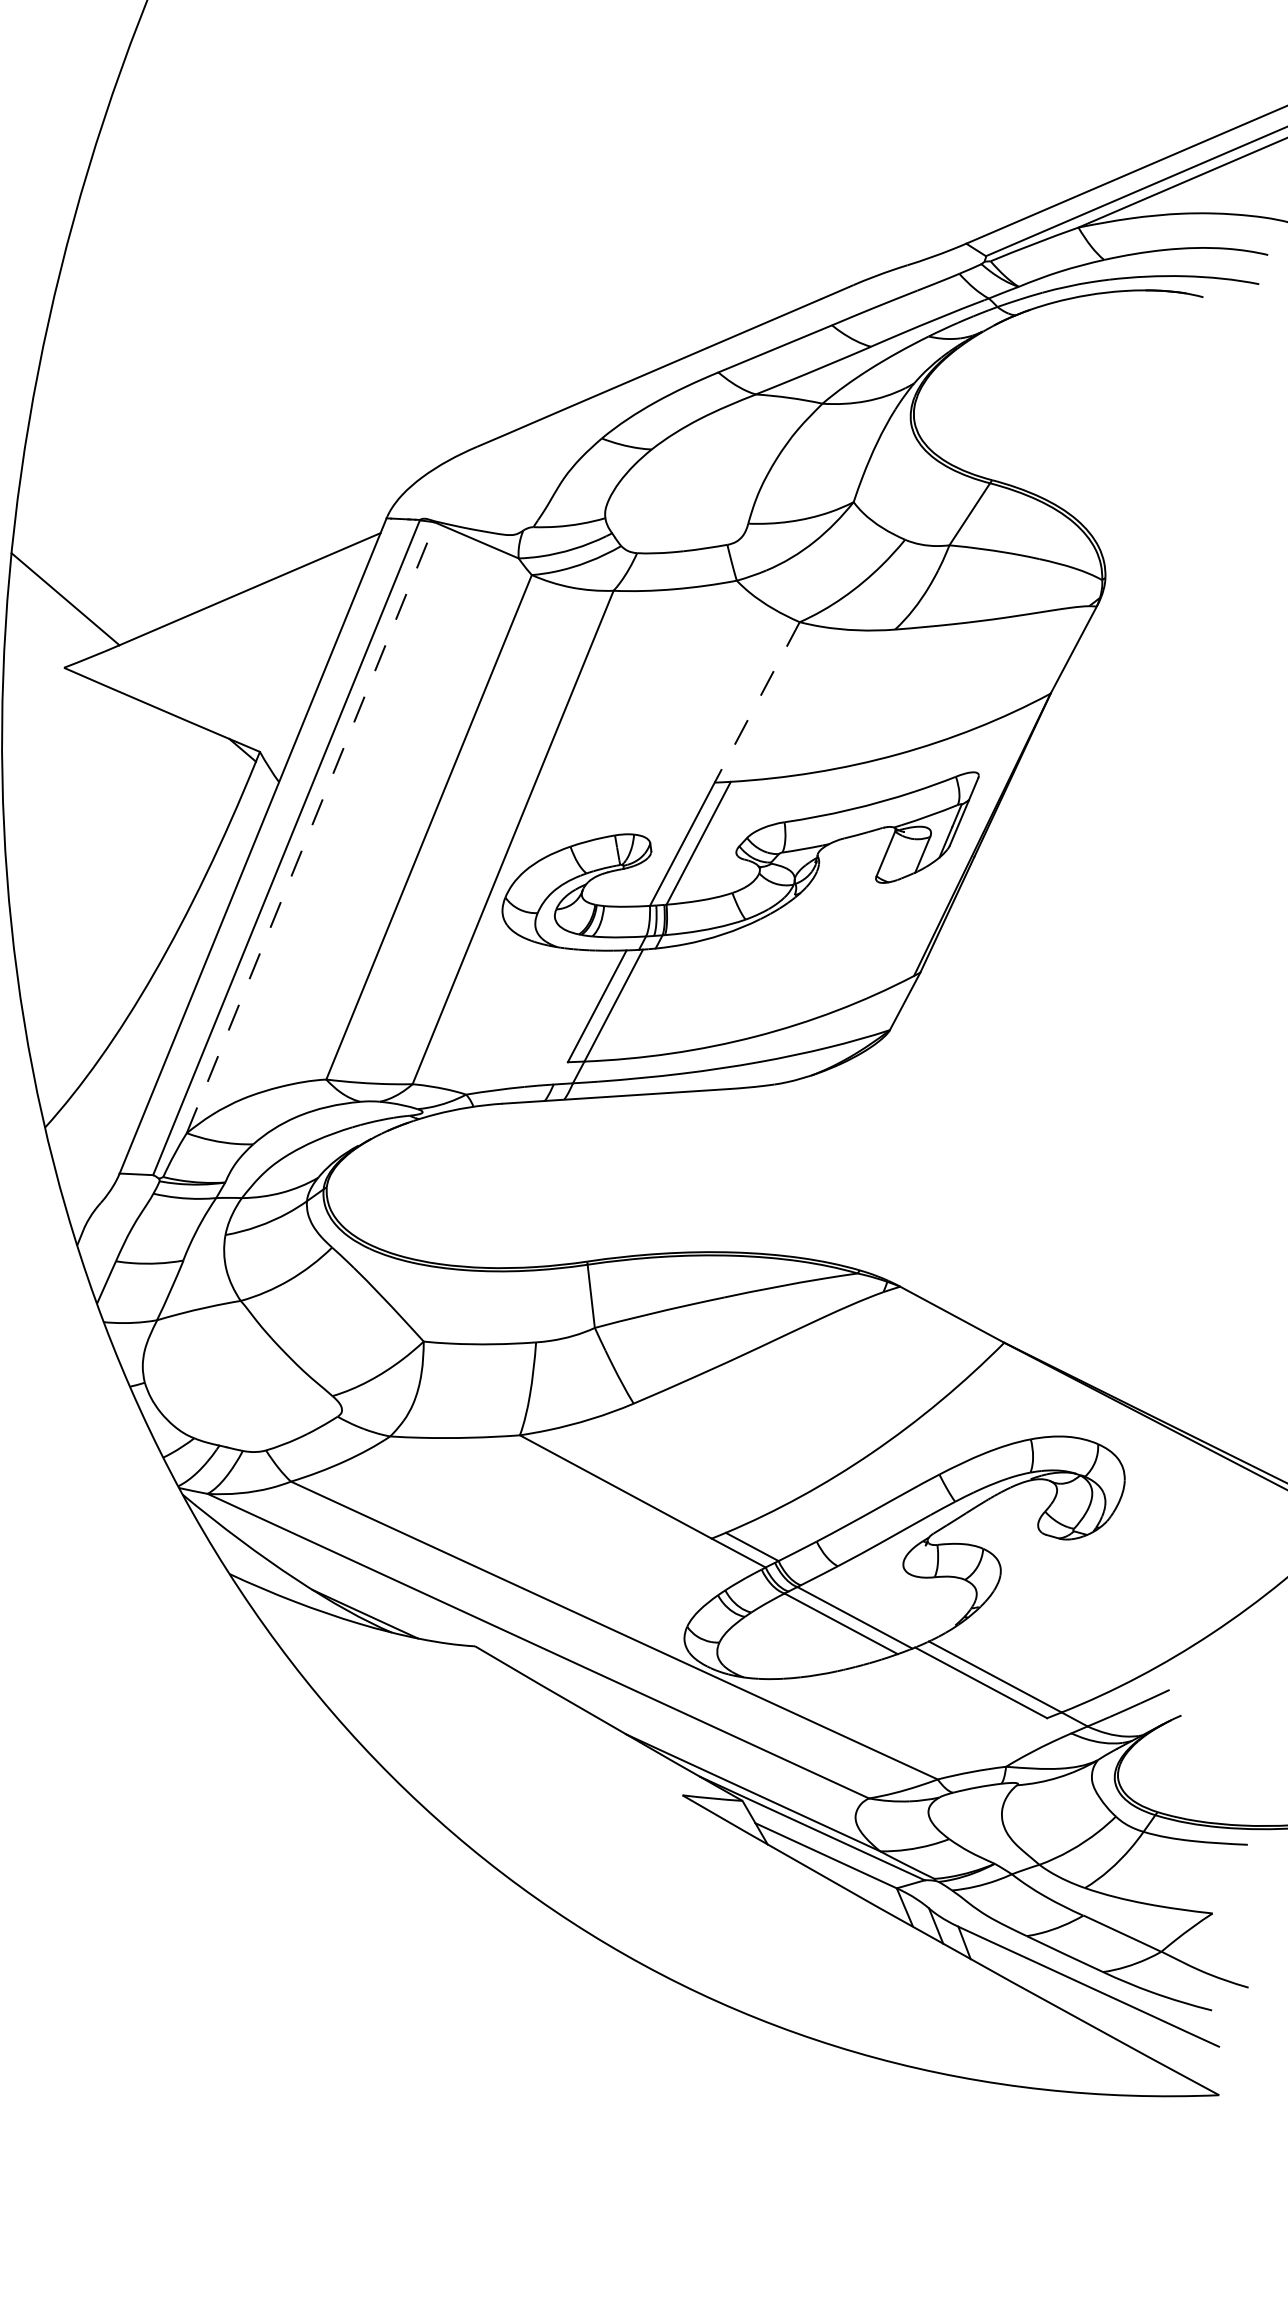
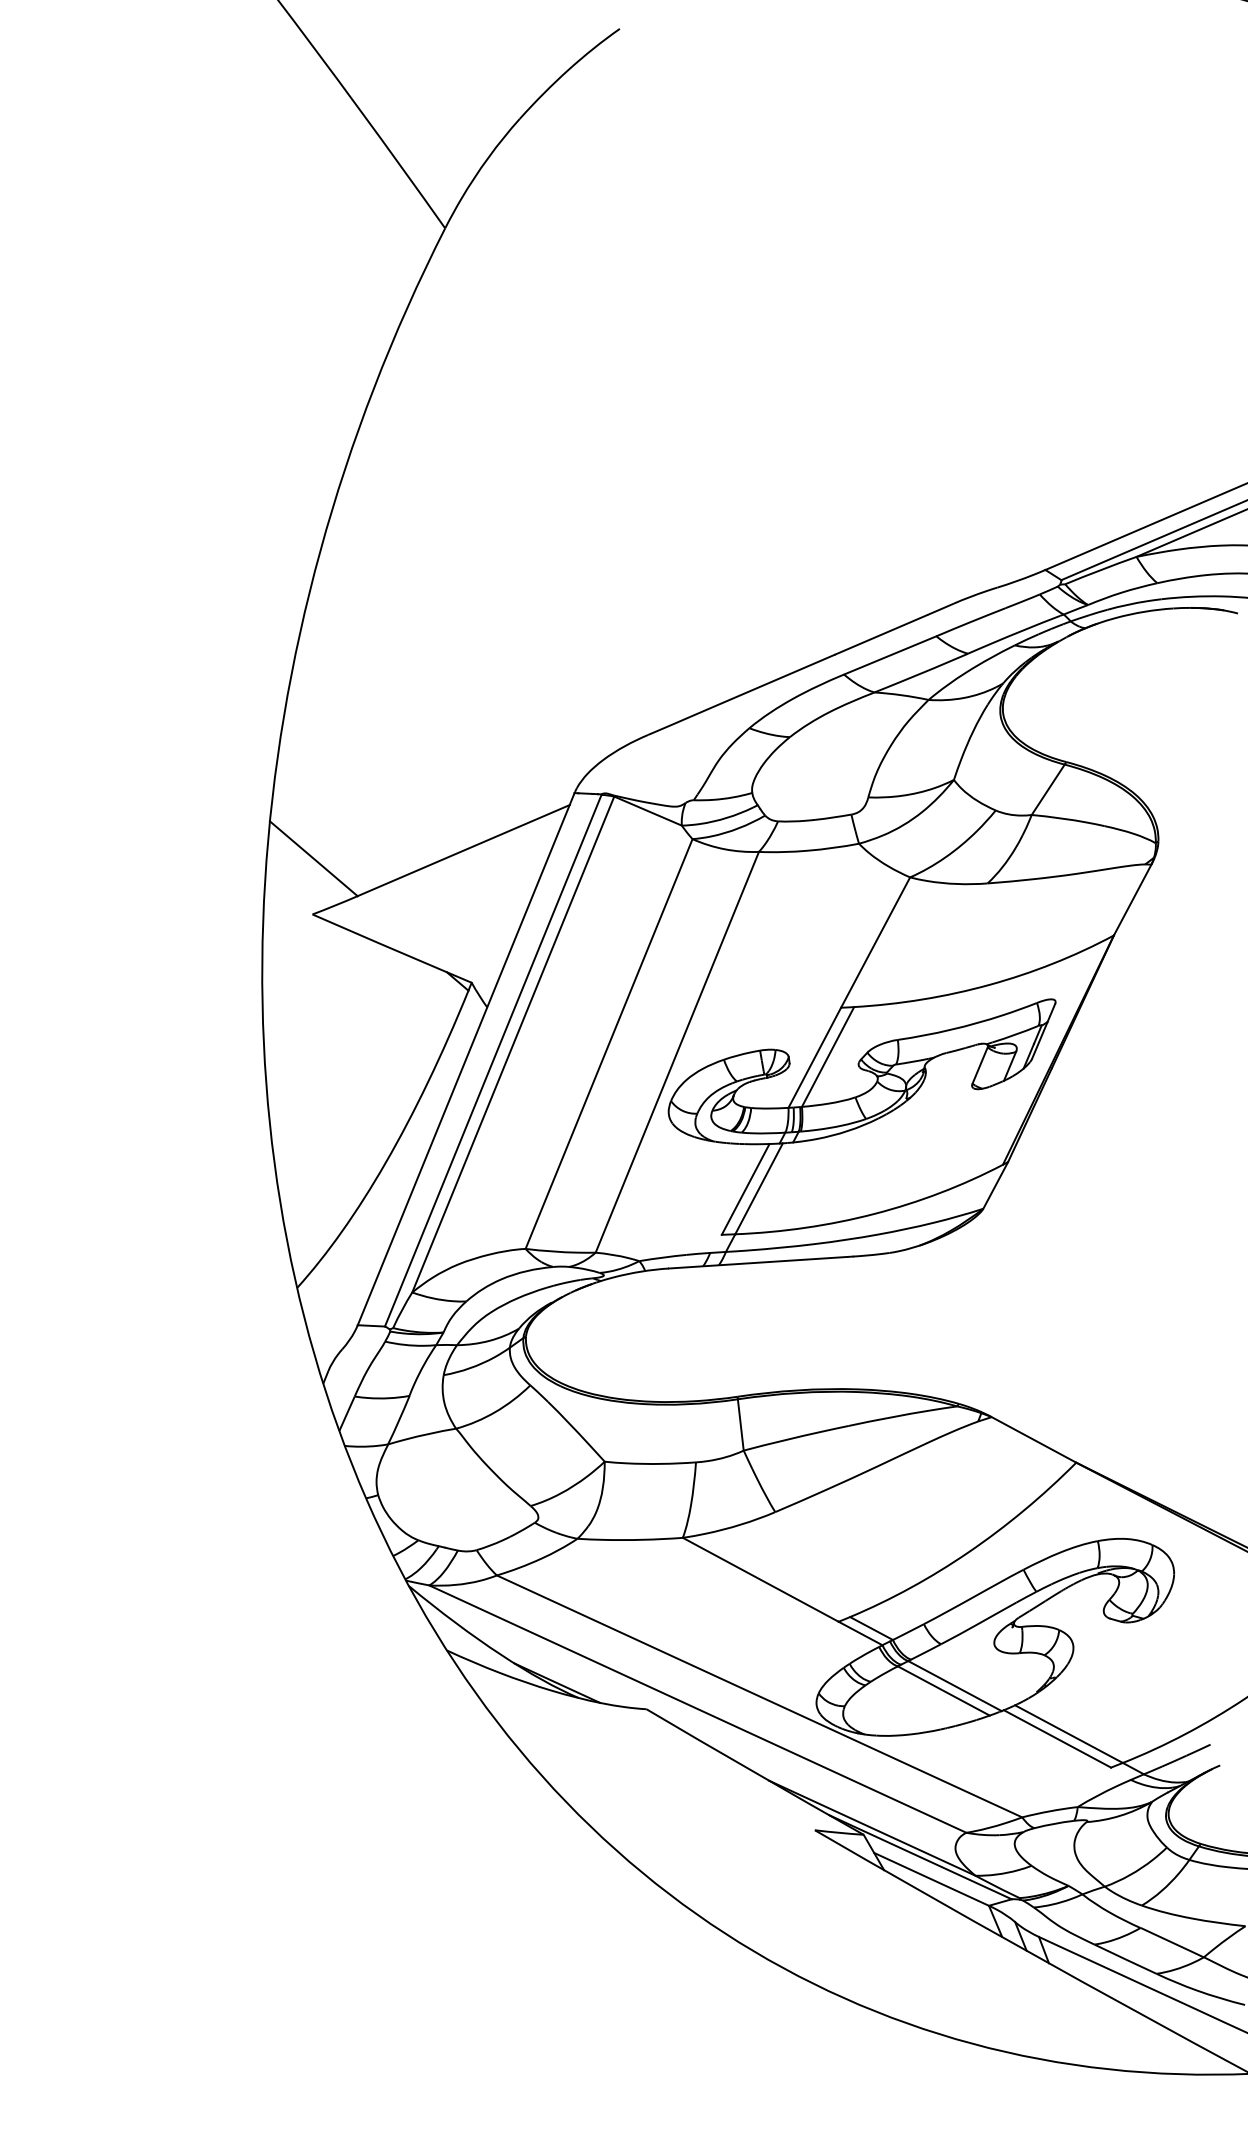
line: (757, 702) -> (875, 942), dashed -> solid
line: (311, 827) -> (513, 1044), dashed -> solid

